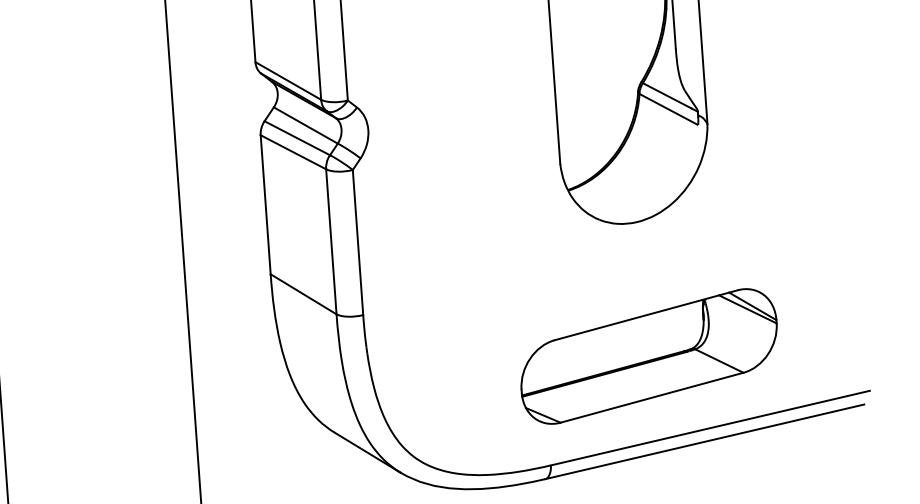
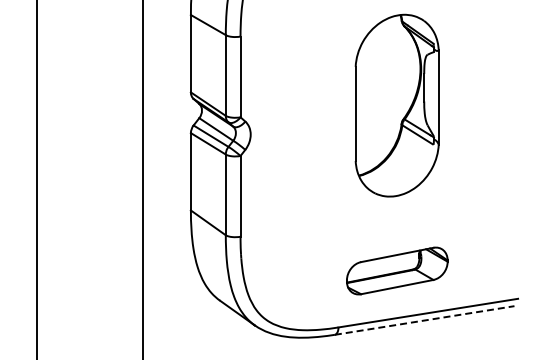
part: (649, 355) -> (397, 270), size x0.7
line: (704, 441) -> (424, 320), solid -> dashed

